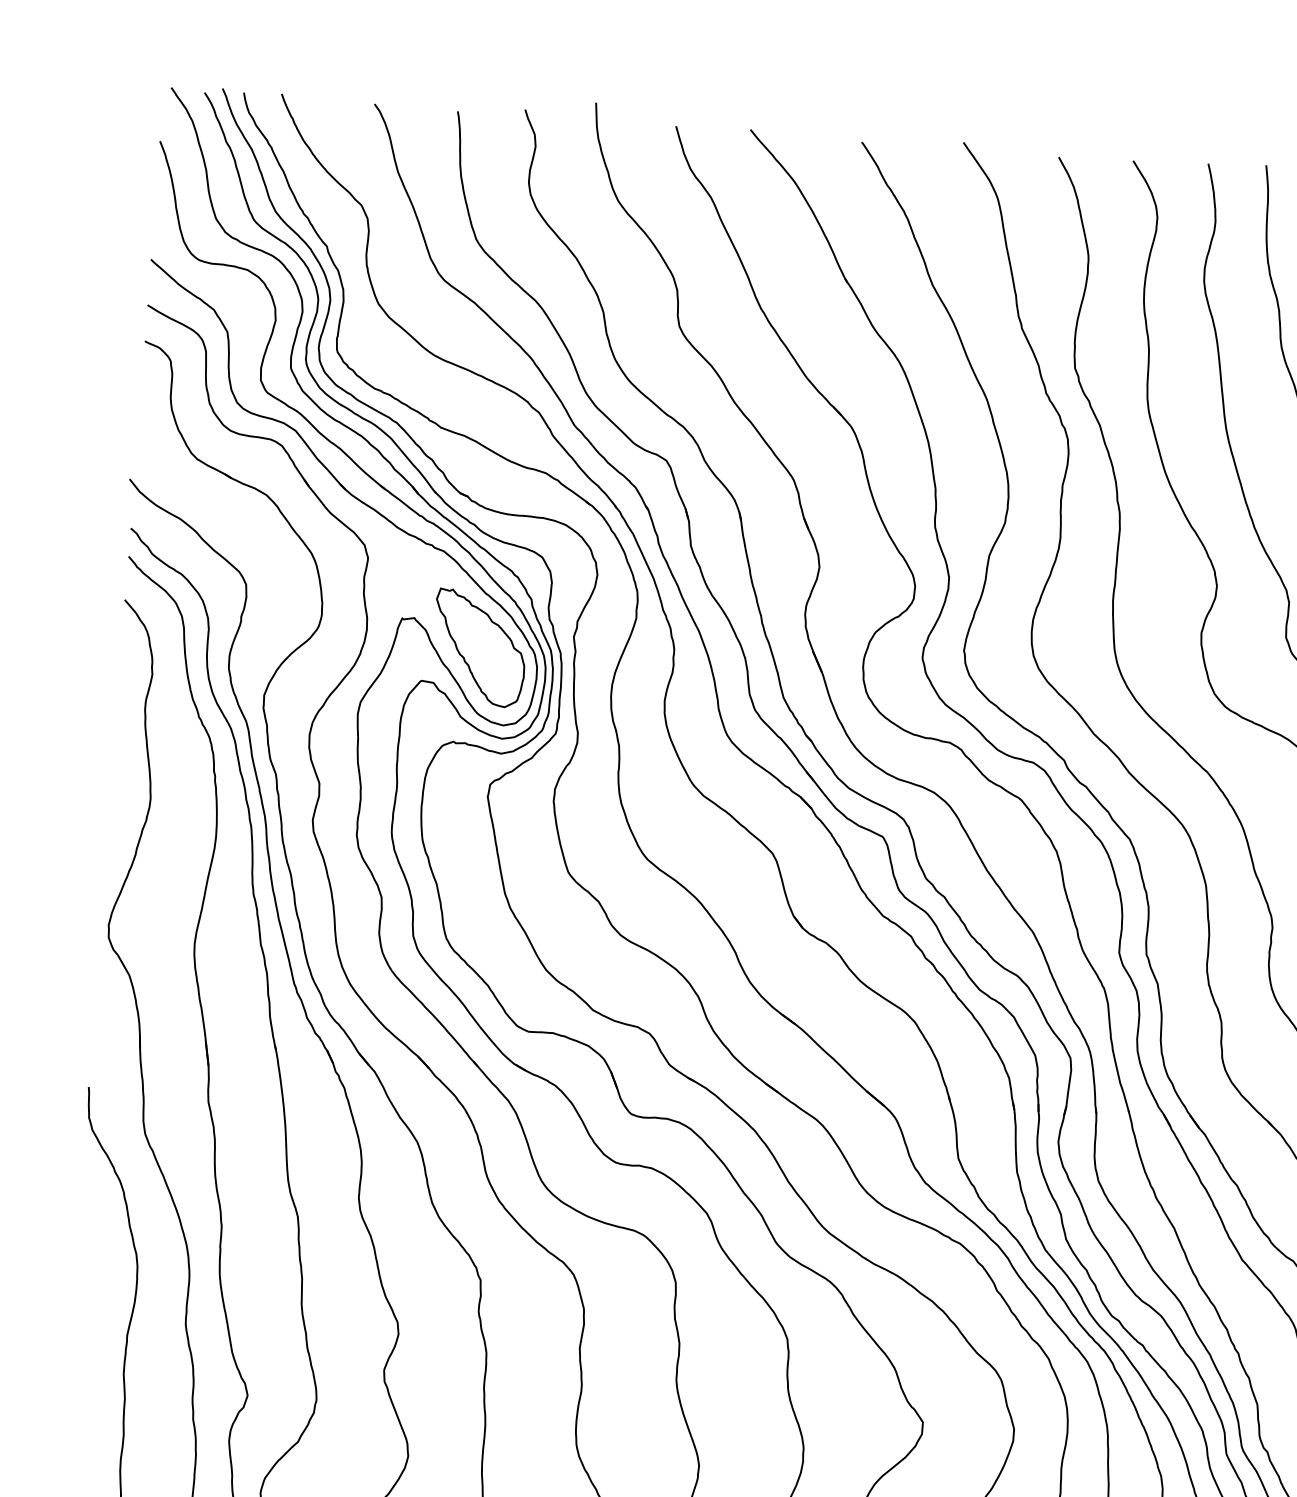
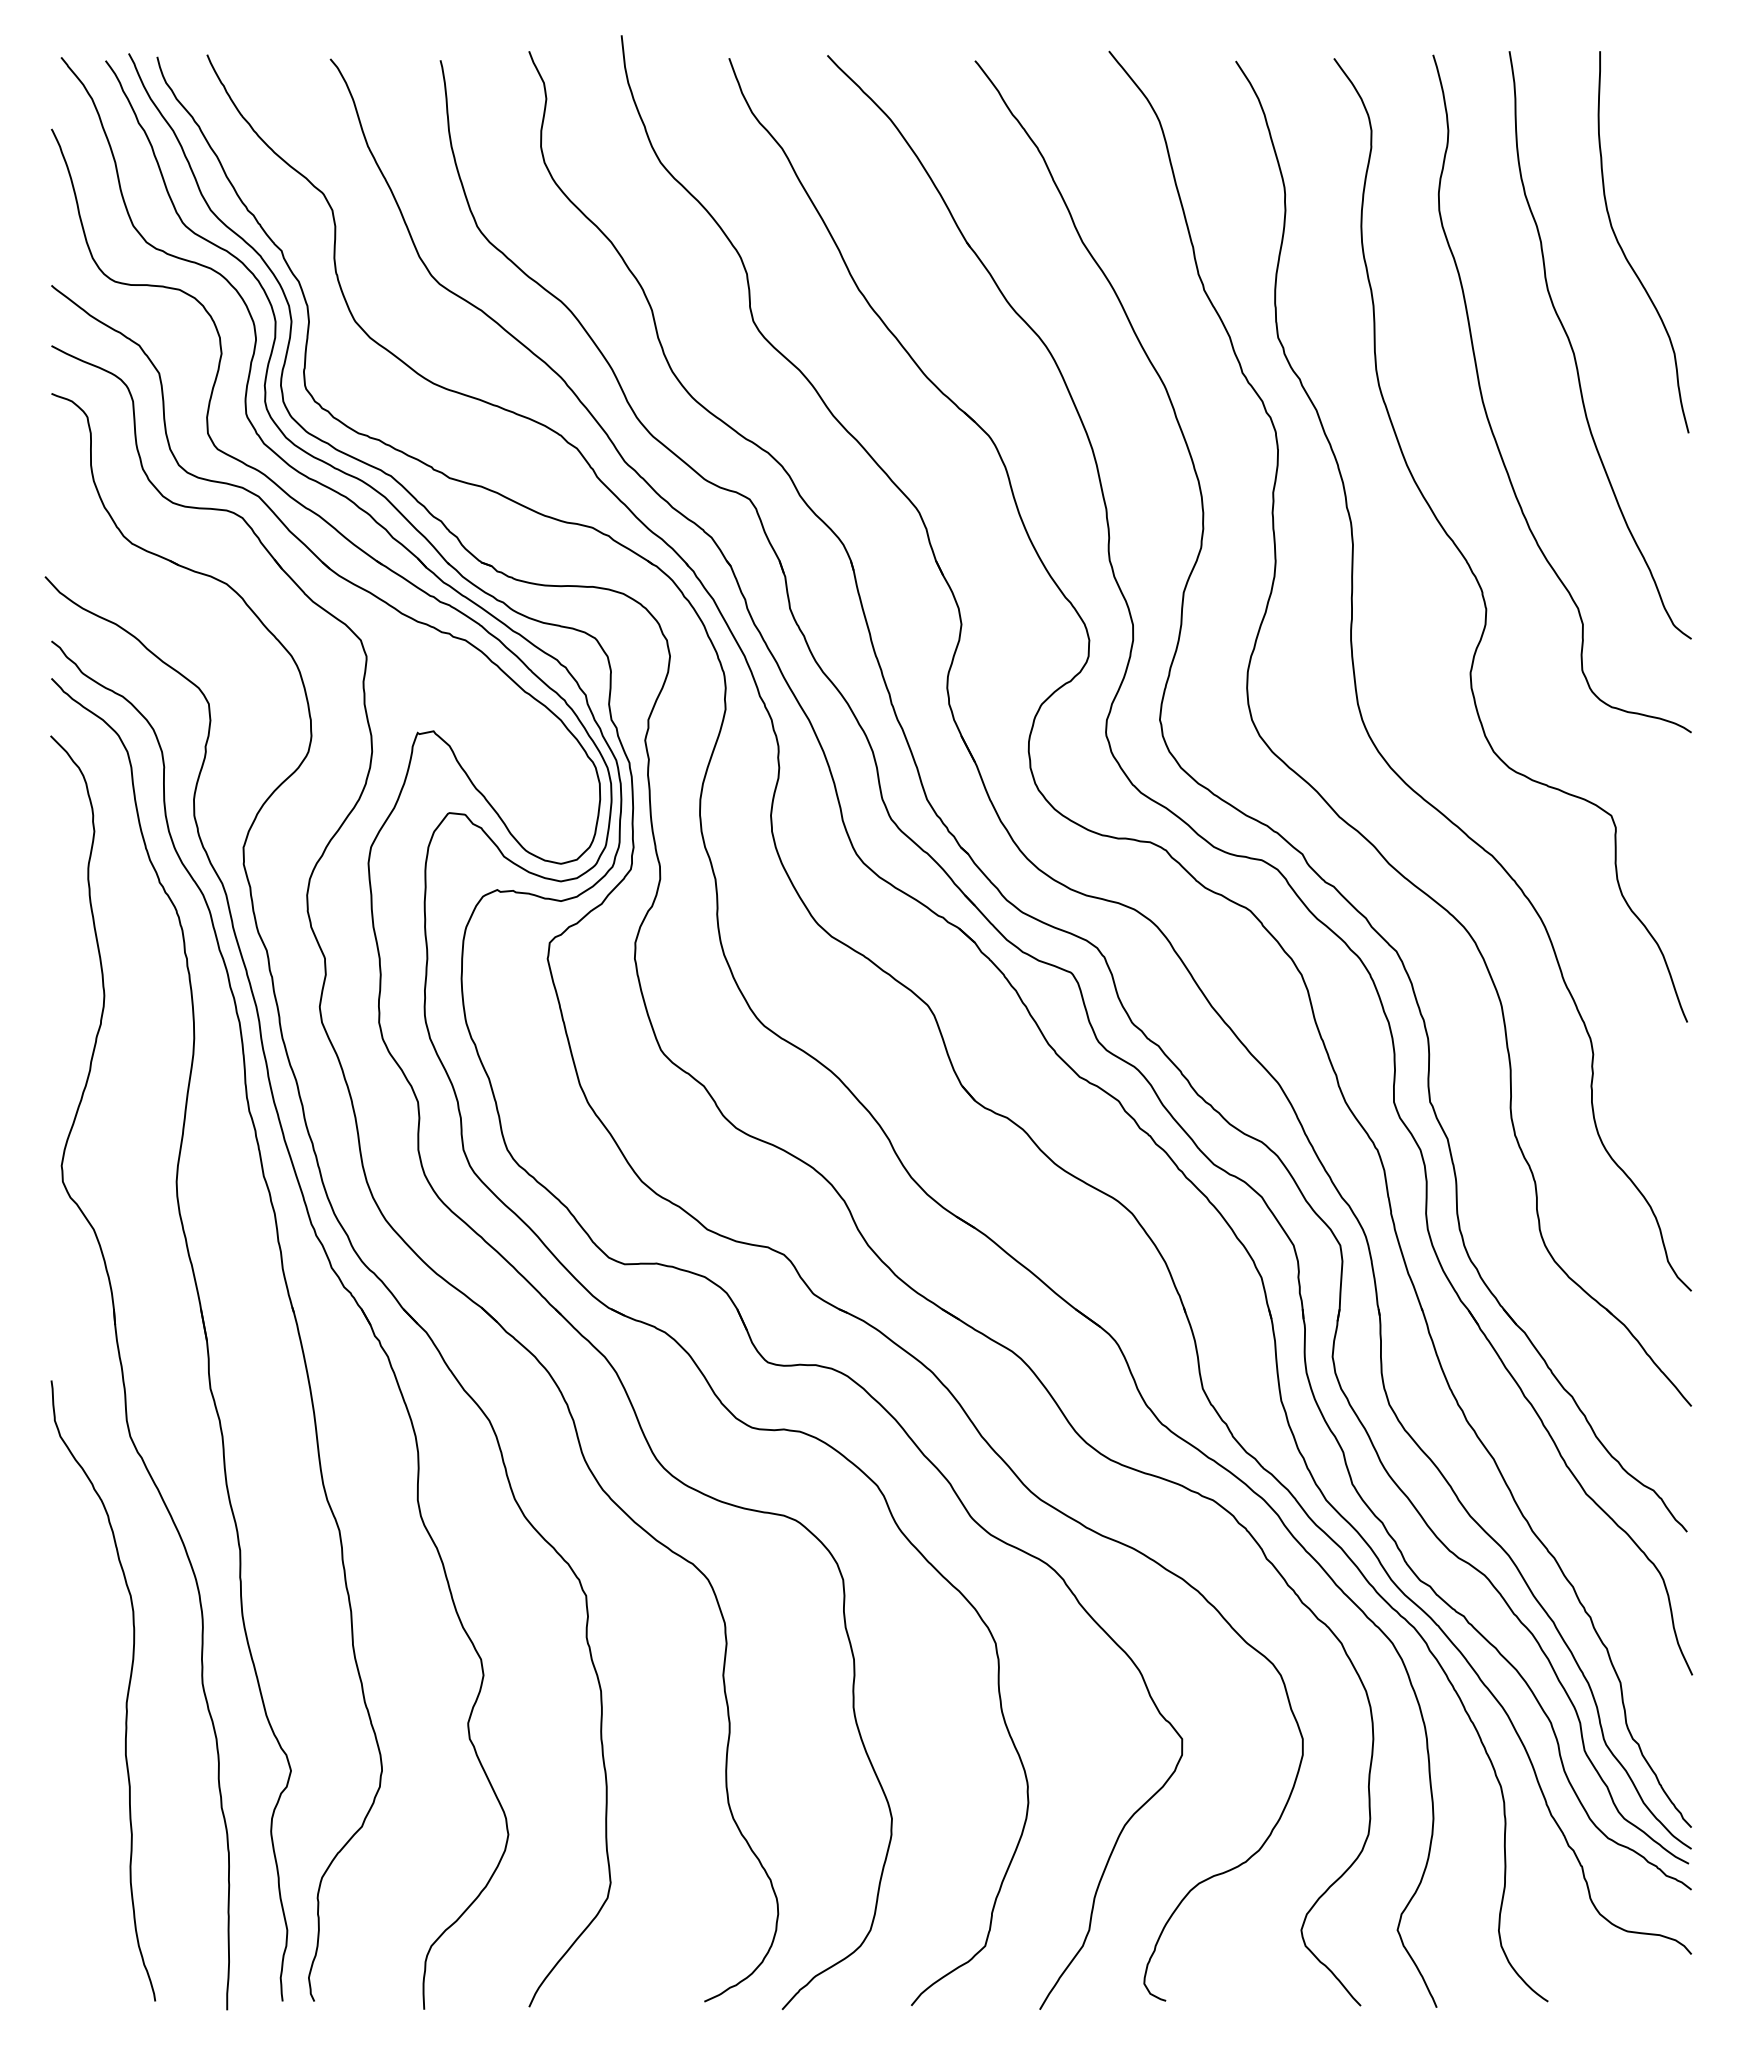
part: (479, 648) -> (522, 764), removed

